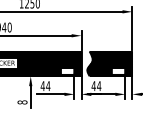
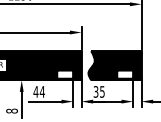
text: (96, 86) -> (99, 92), 44 -> 35

